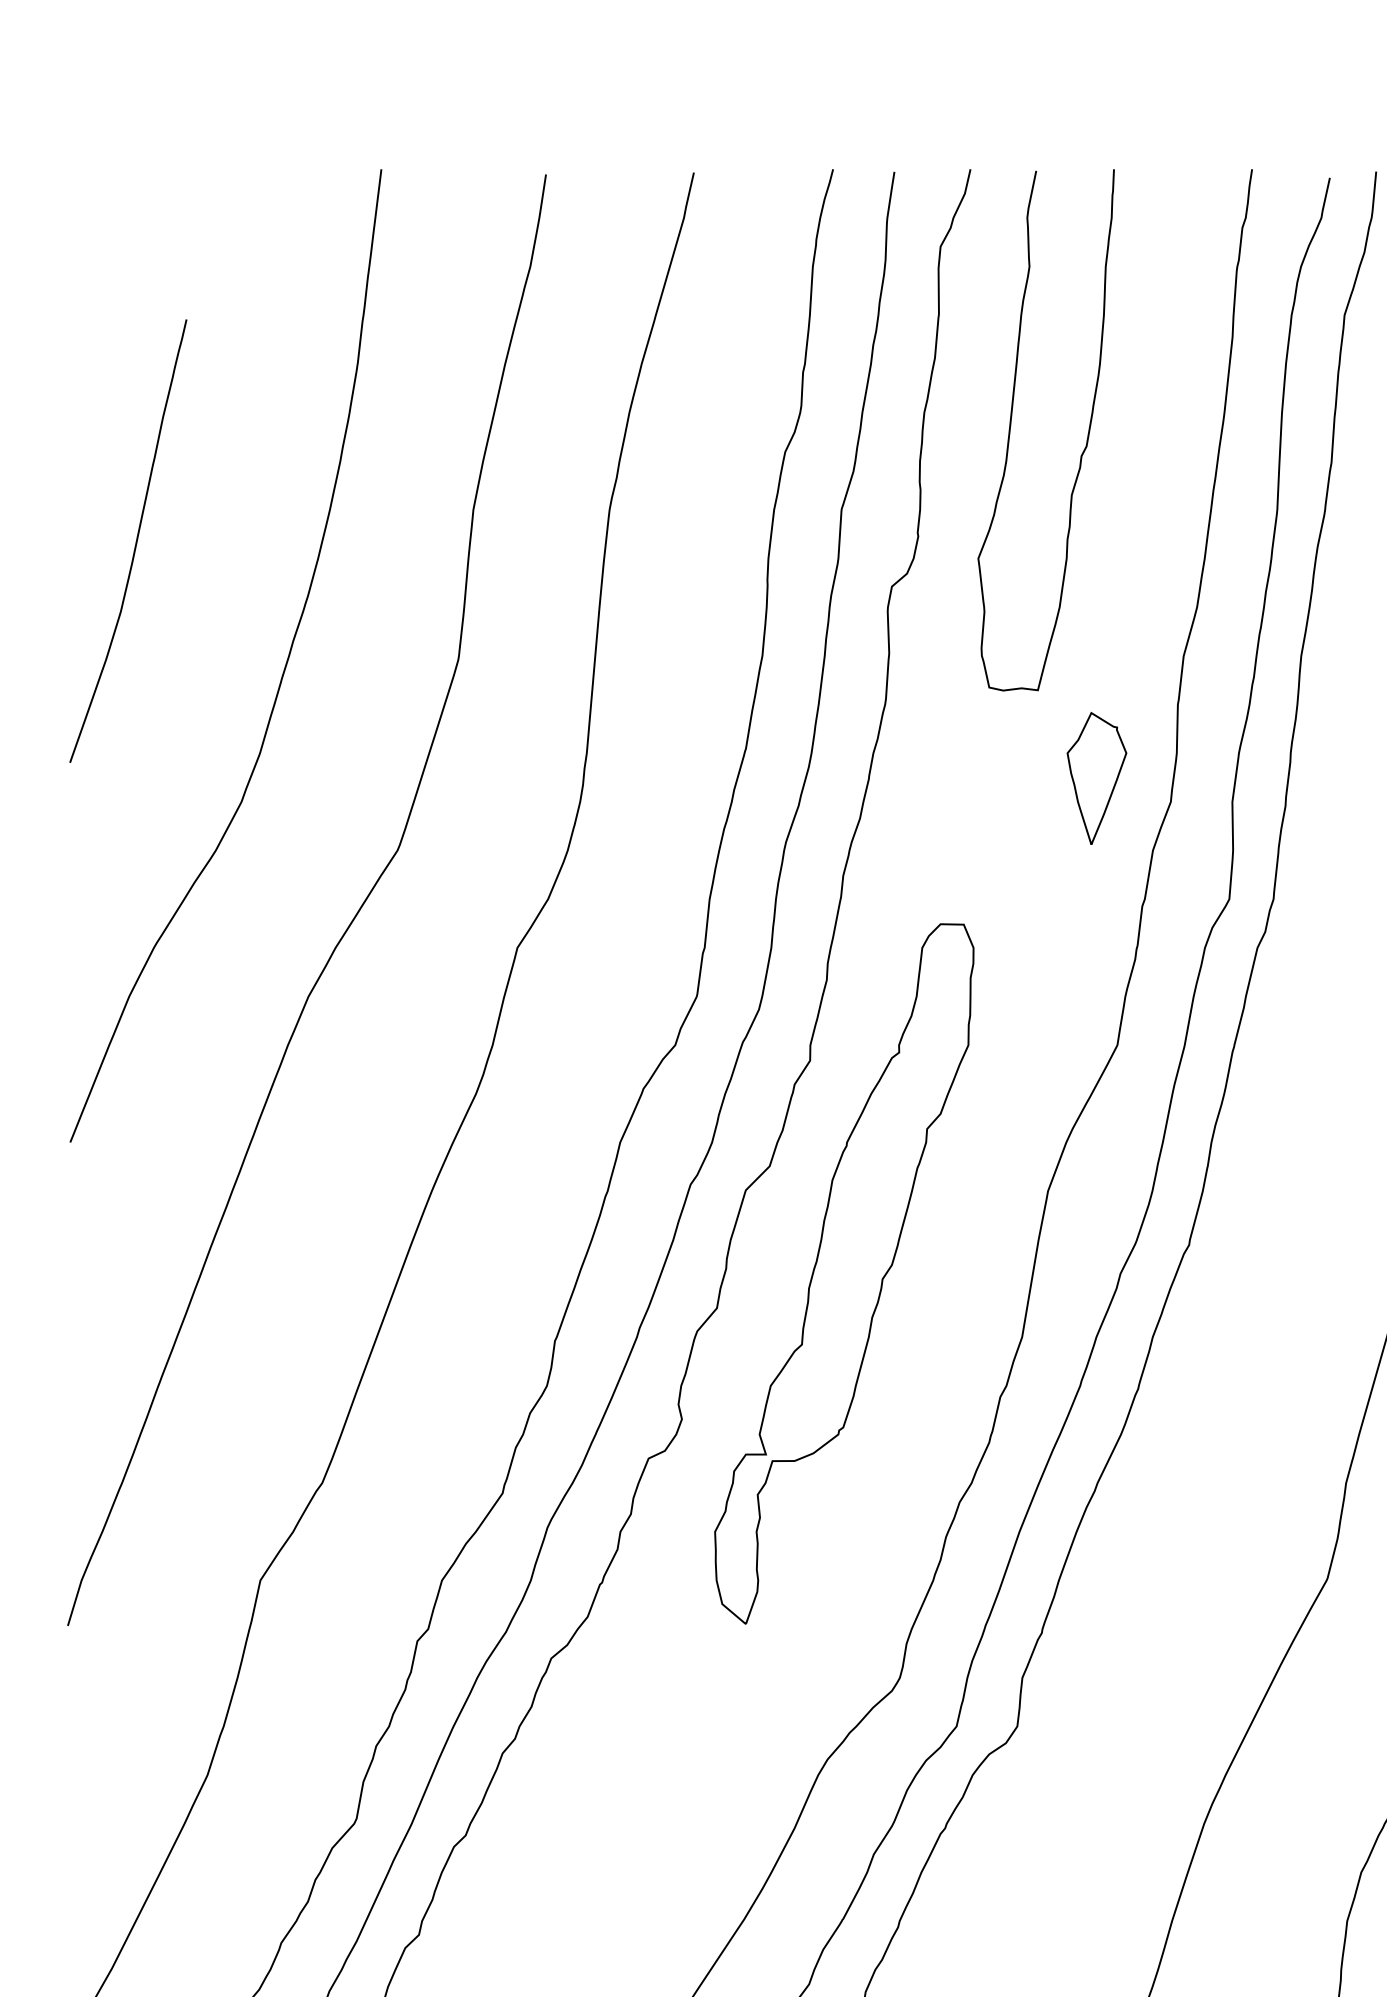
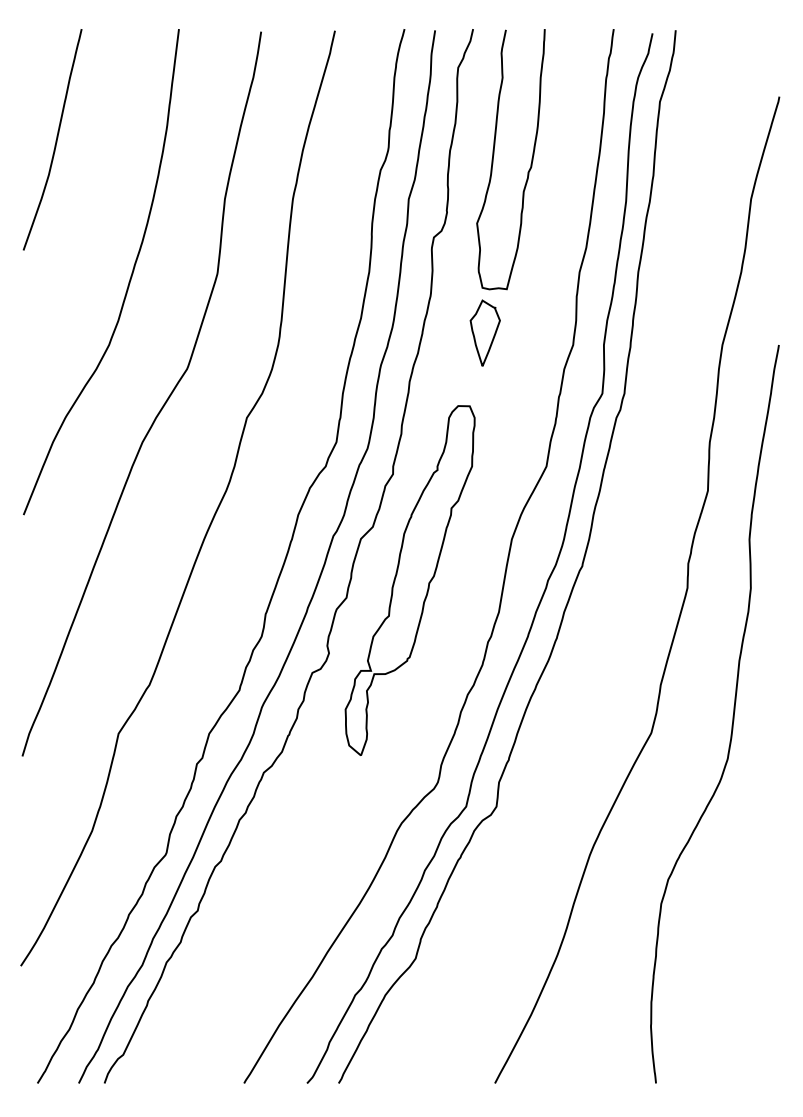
curve: (134, 542) -> (55, 140), moved
part: (1095, 776) -> (484, 332), moved

